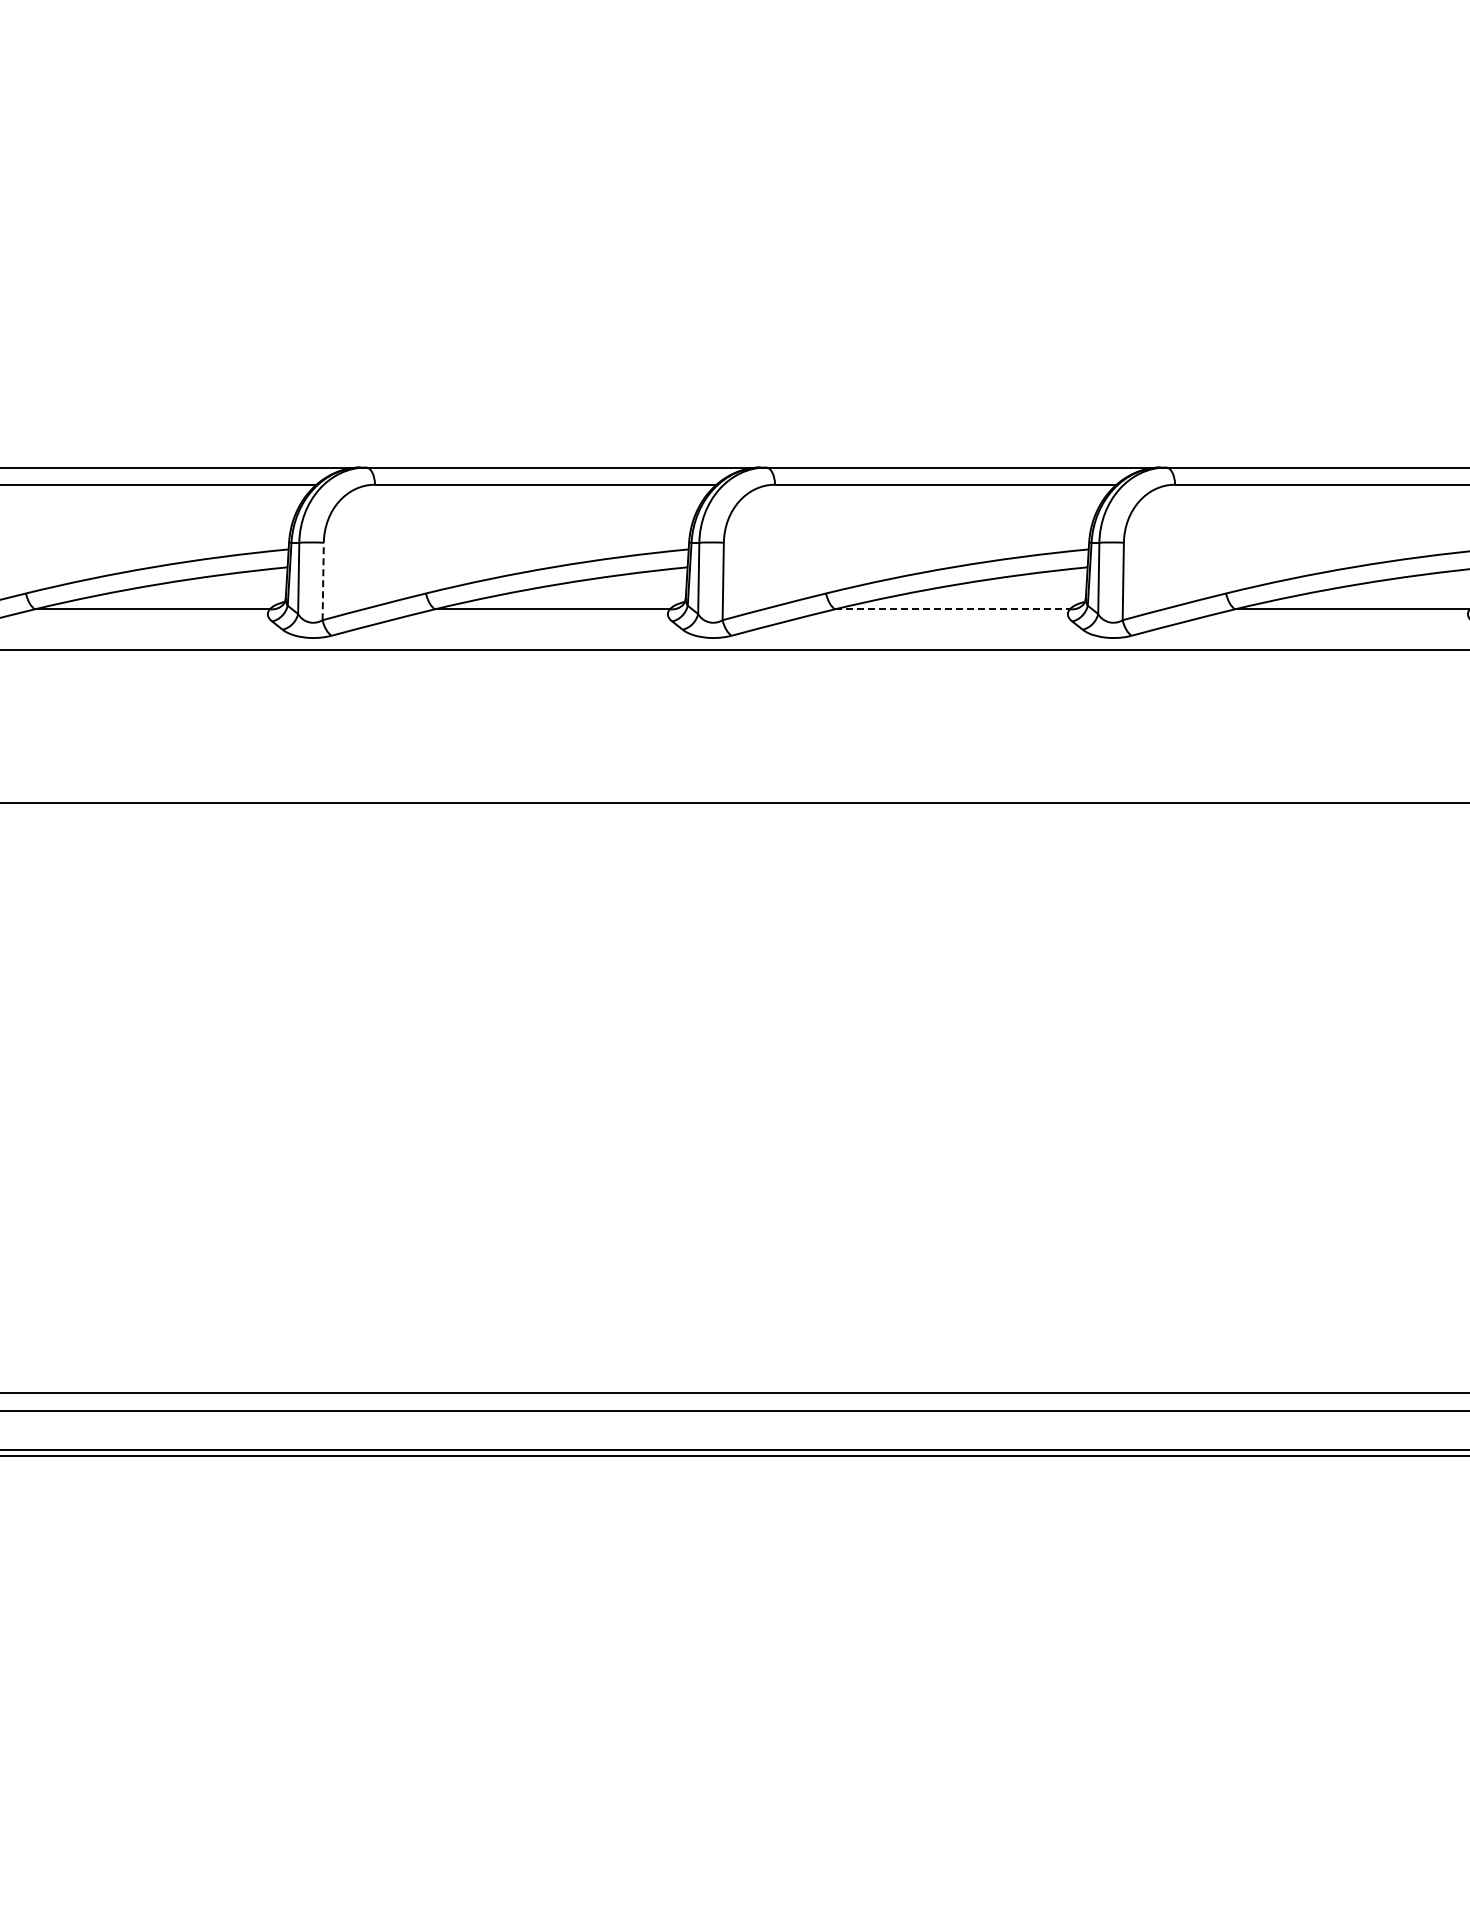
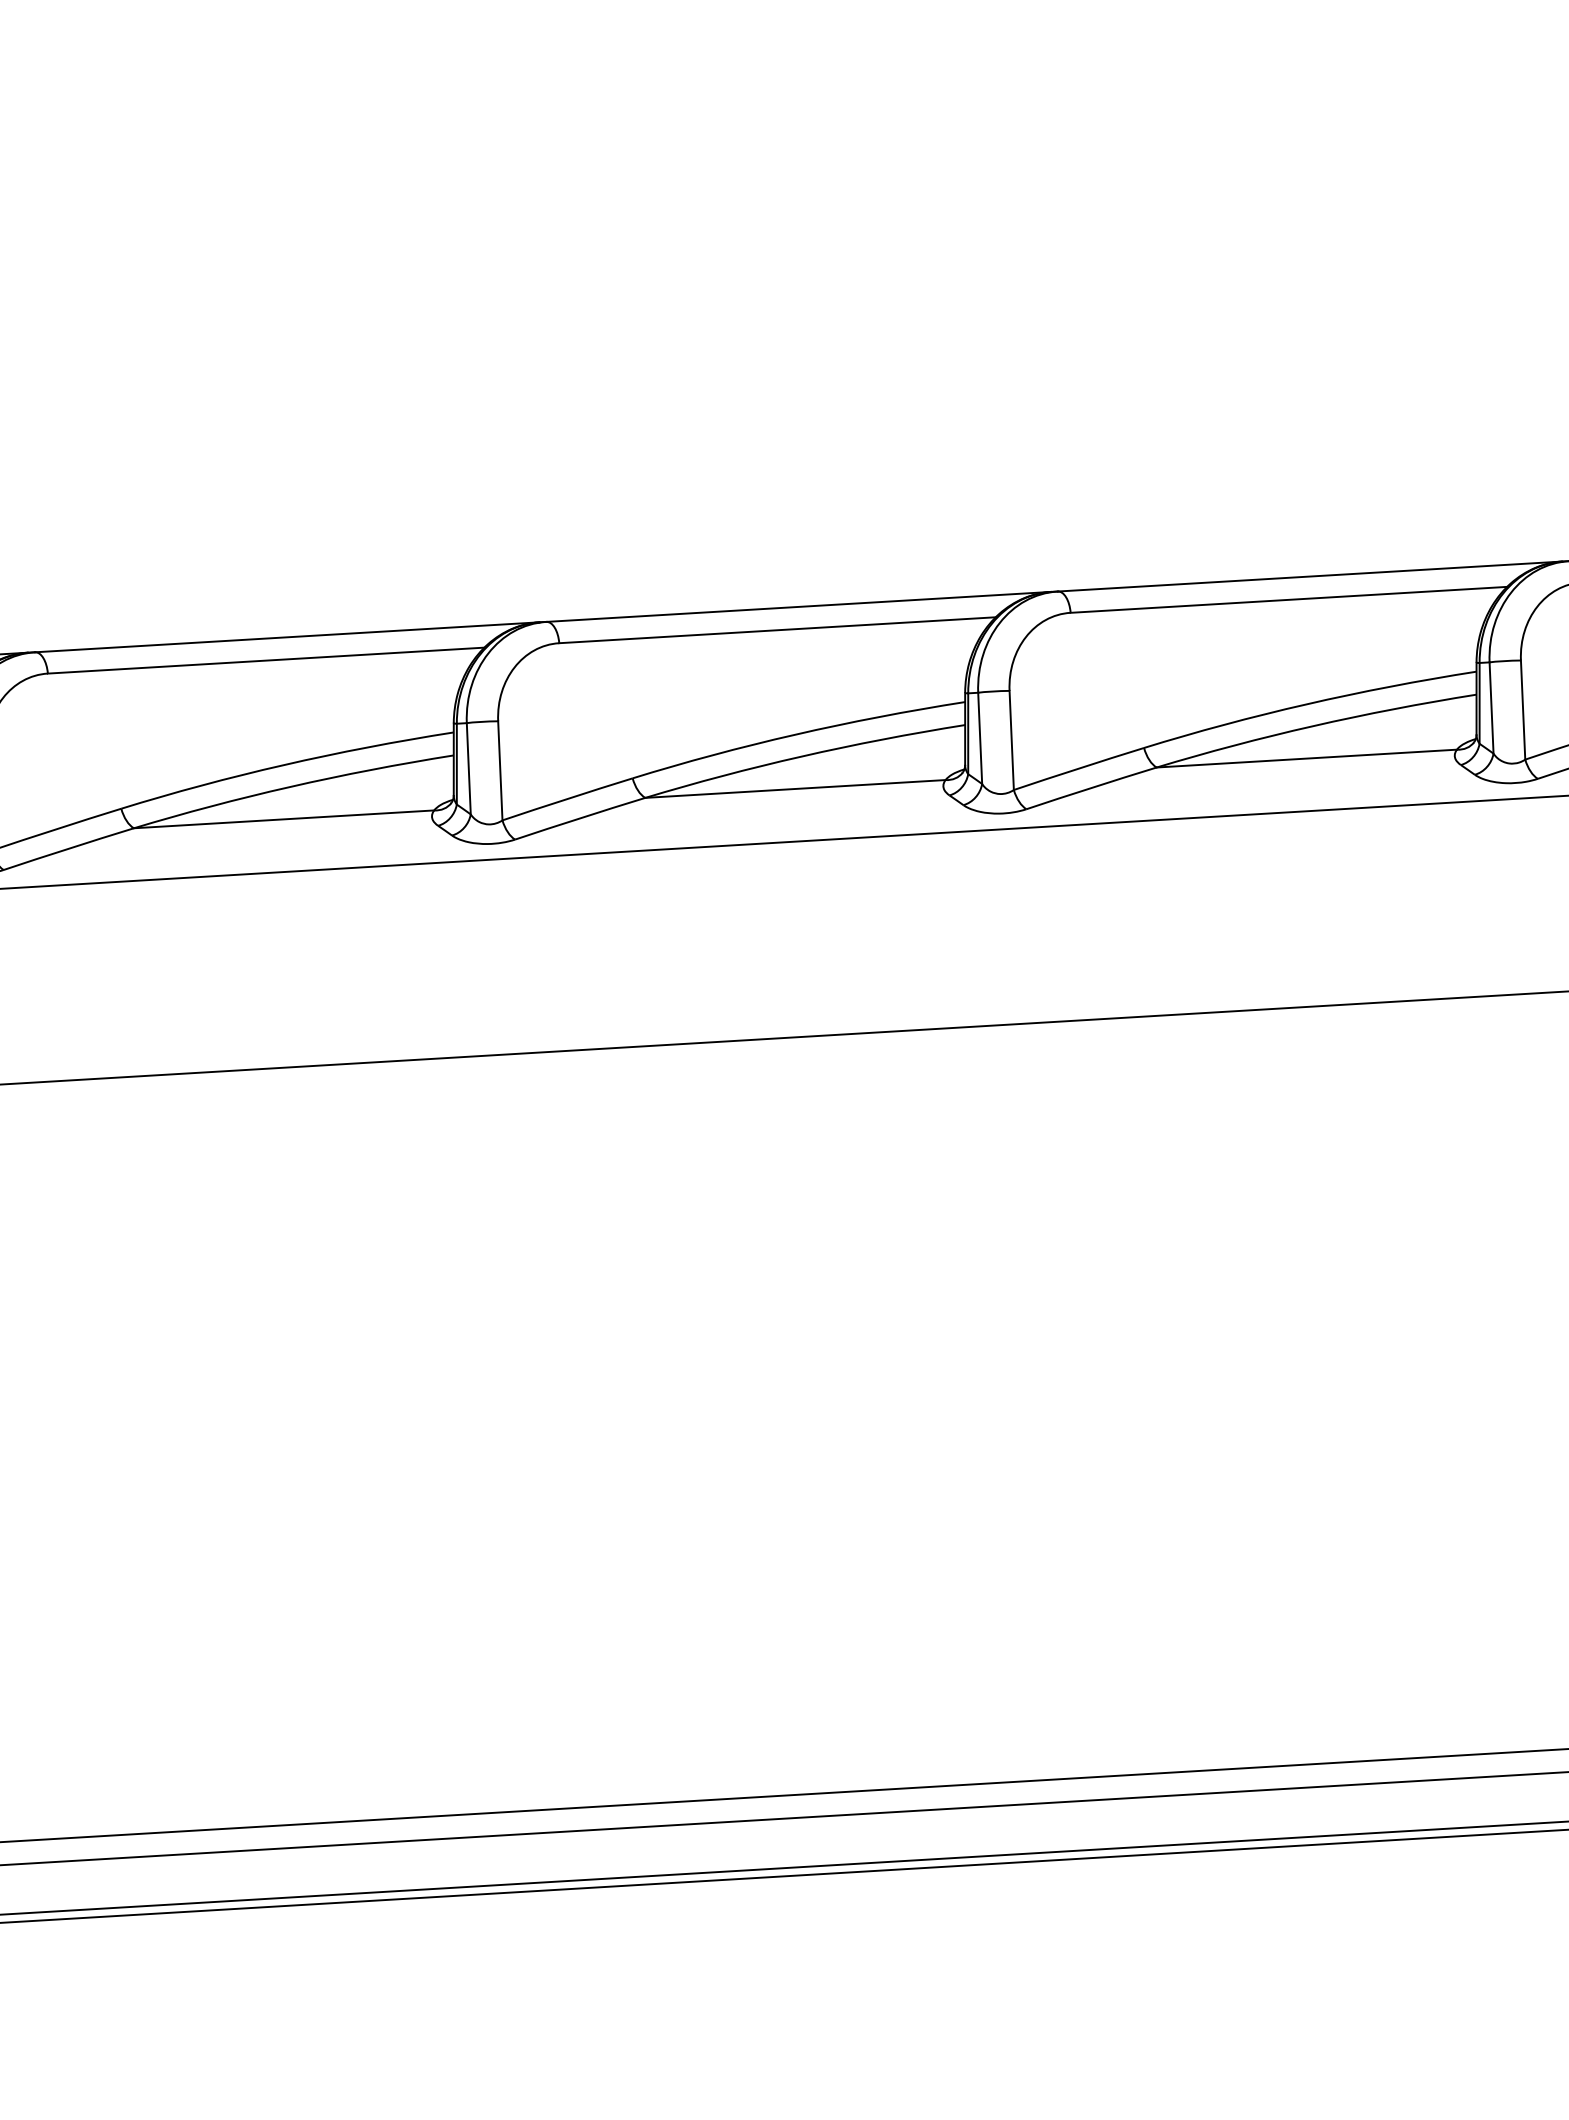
line: (323, 581) -> (500, 770), dashed -> solid
line: (952, 609) -> (1306, 758), dashed -> solid

